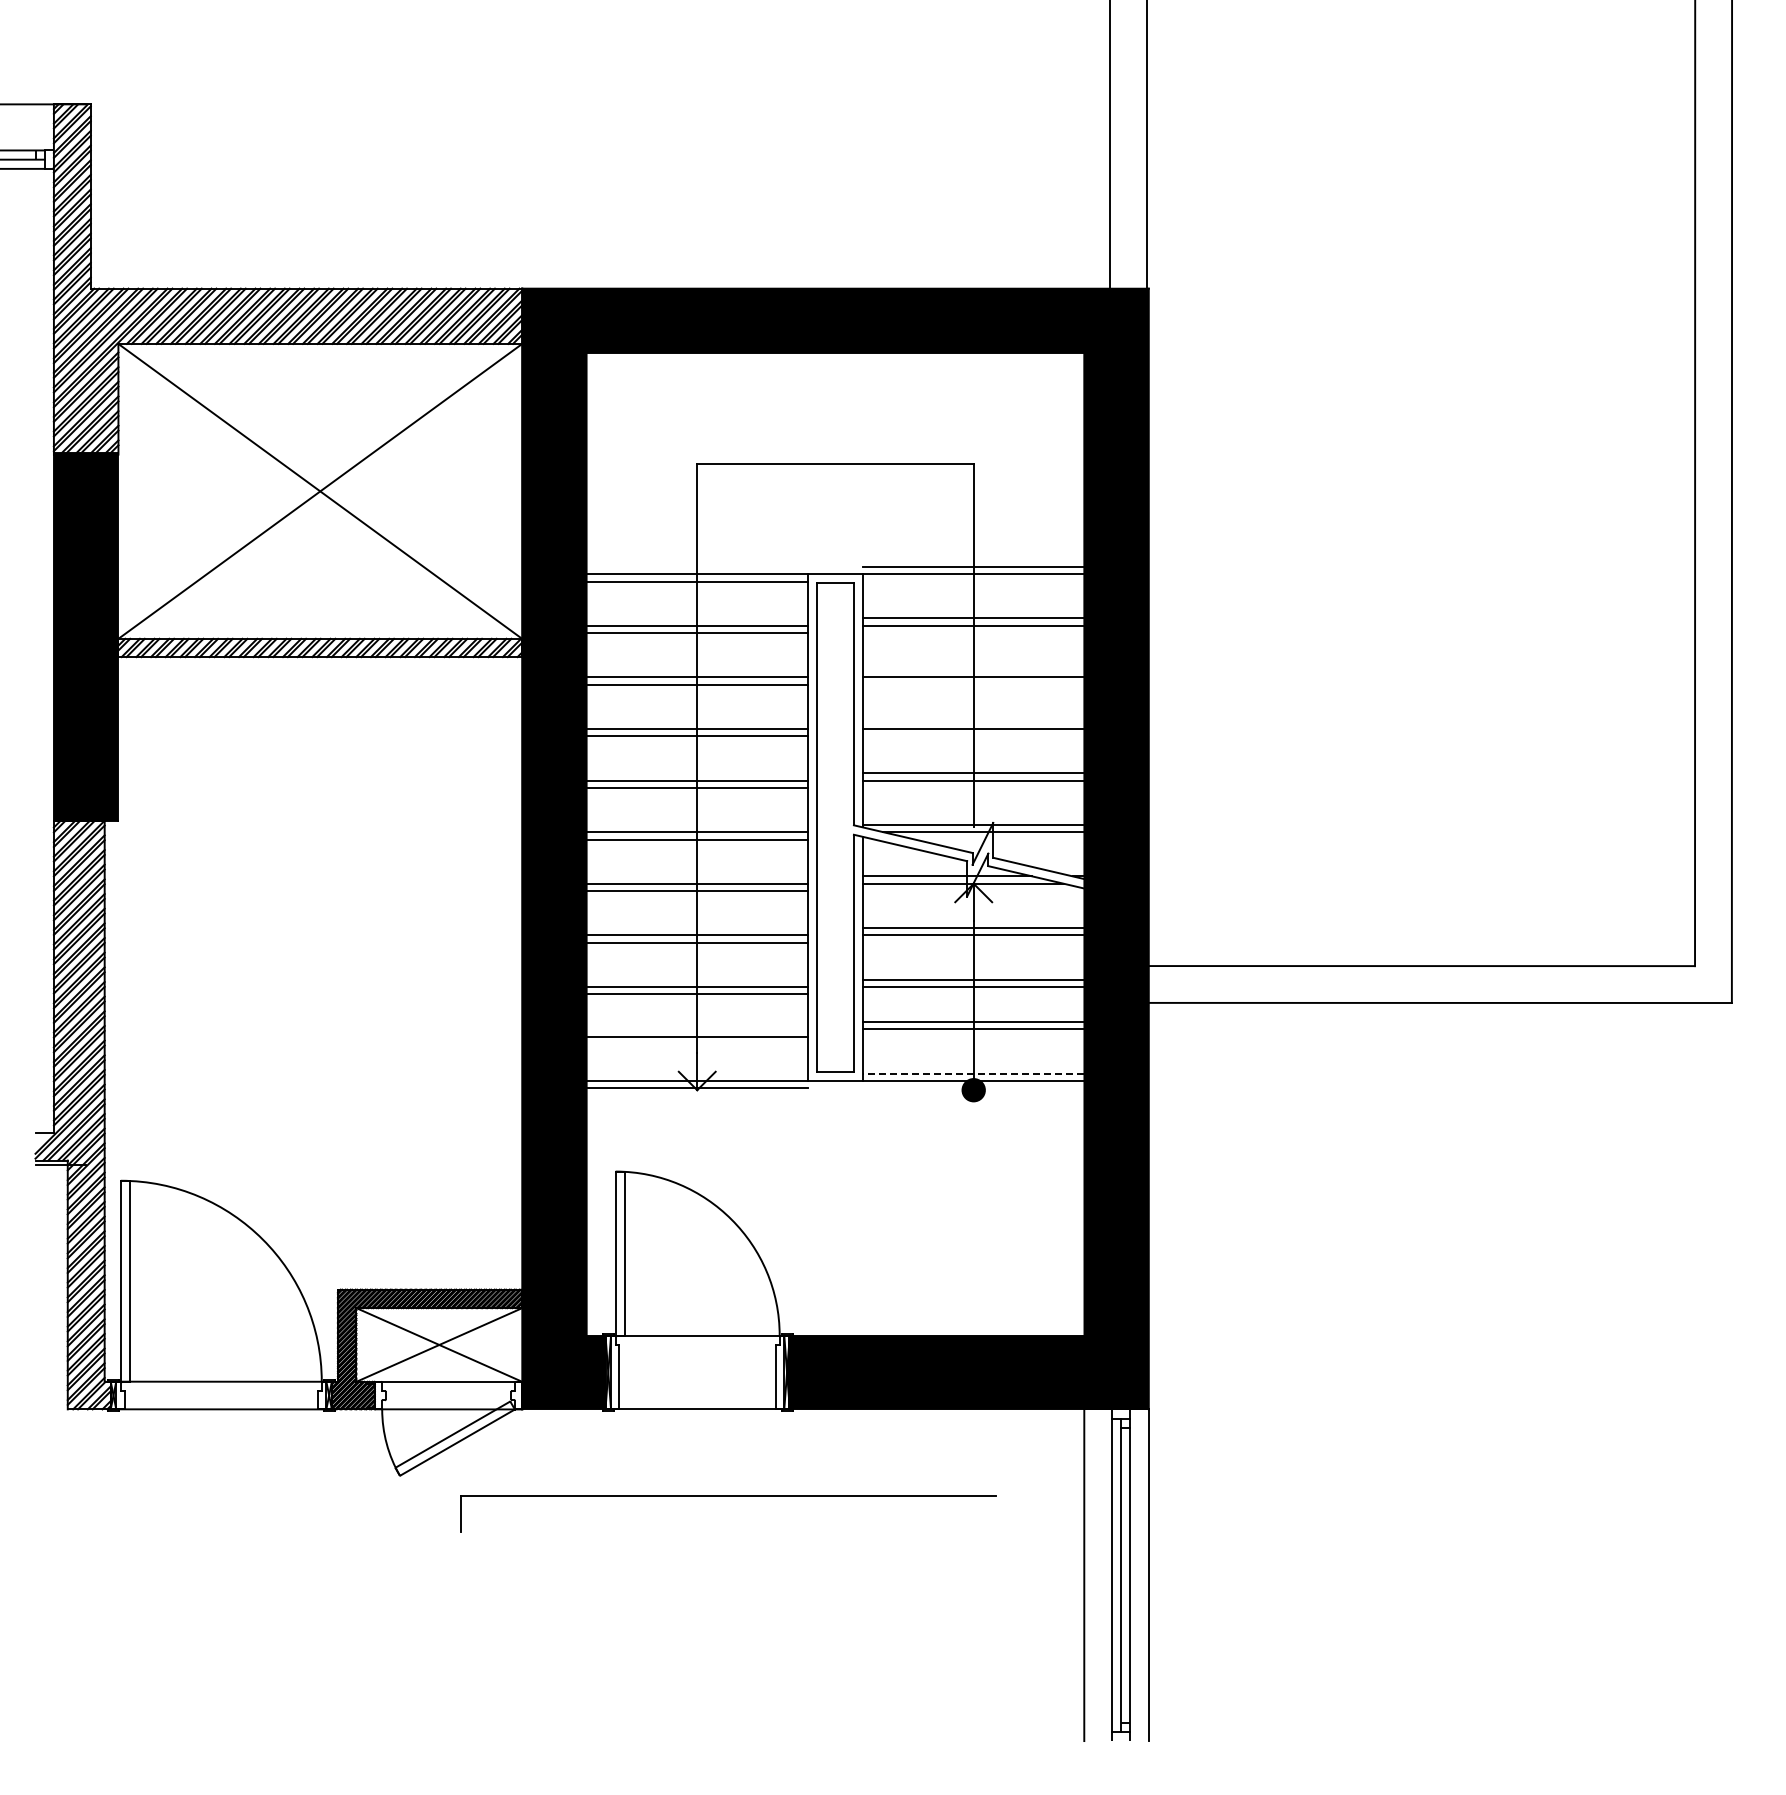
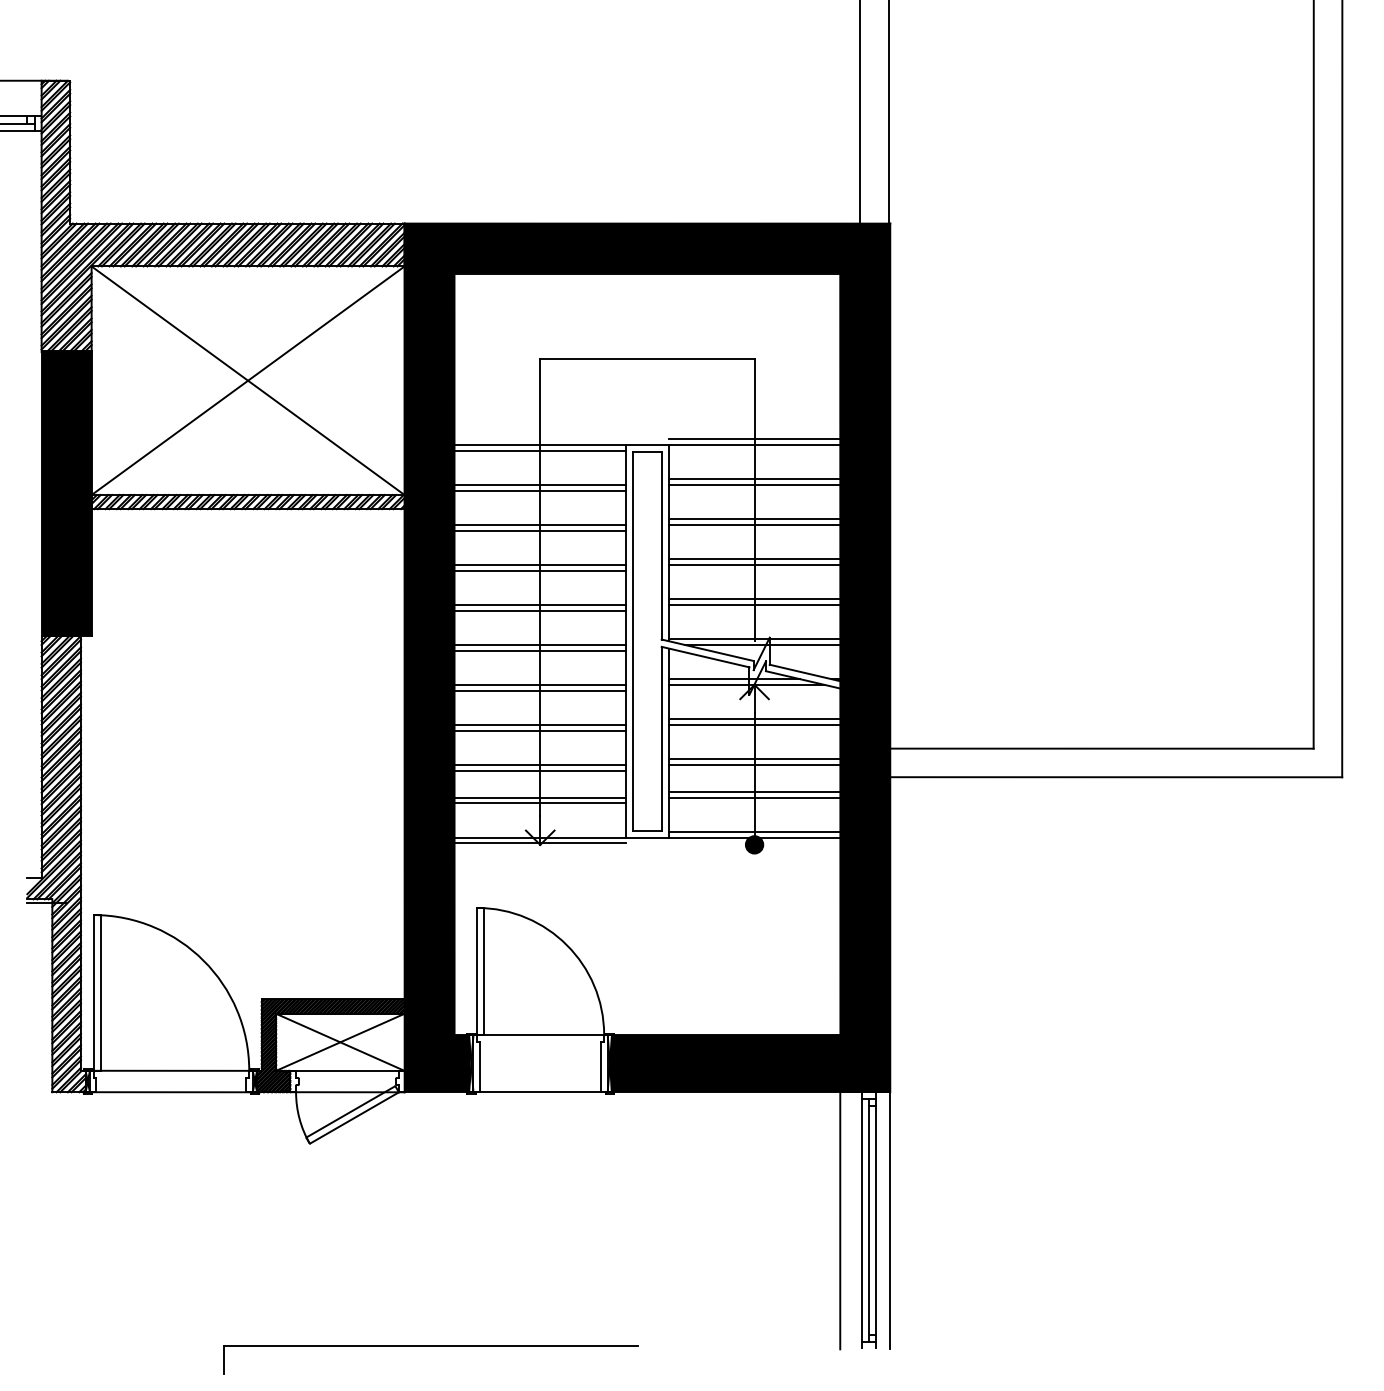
line: (973, 670) -> (754, 519), added
line: (973, 721) -> (754, 559), added
line: (696, 1029) -> (539, 797), added
line: (973, 1073) -> (754, 831), dashed -> solid
part: (728, 1496) -> (431, 1346), moved

